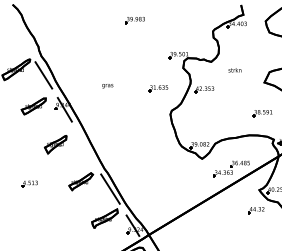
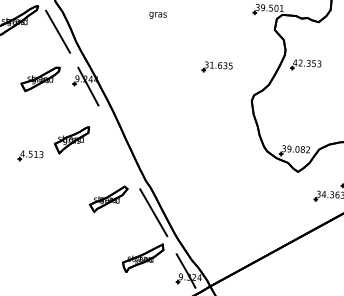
text: (107, 86) -> (157, 16), moved
part: (158, 88) -> (217, 66), moved
part: (29, 183) -> (30, 155), moved

